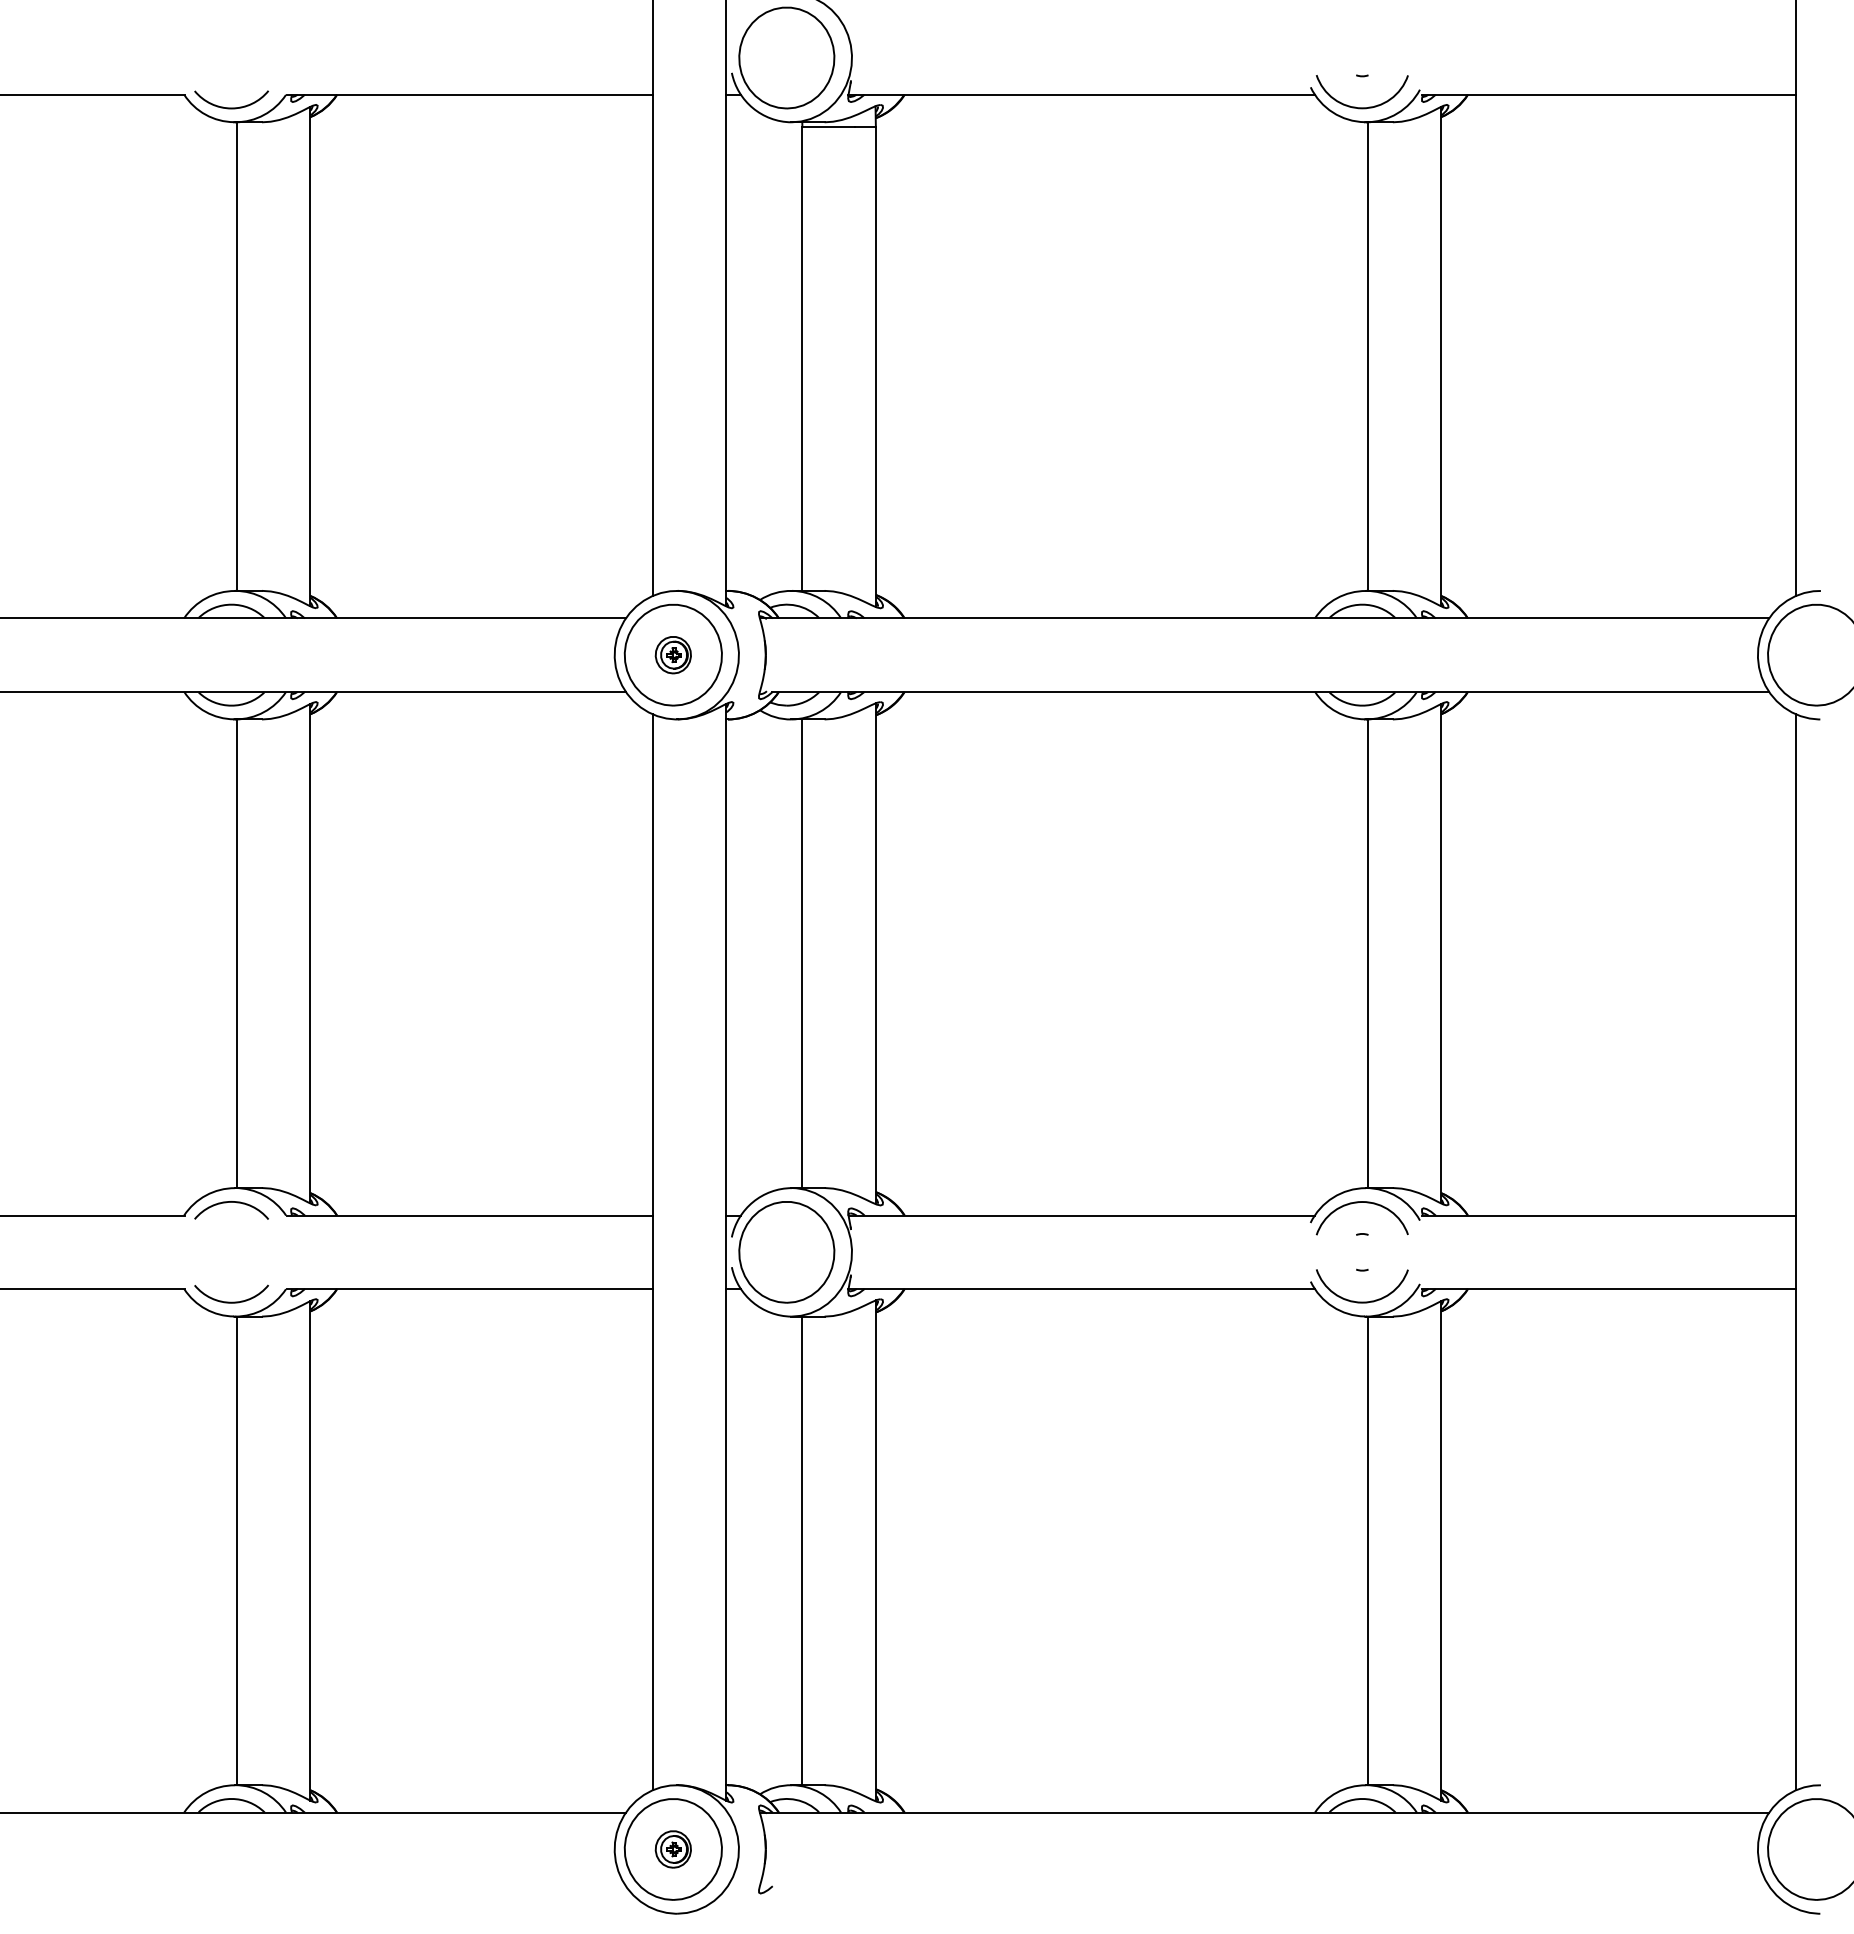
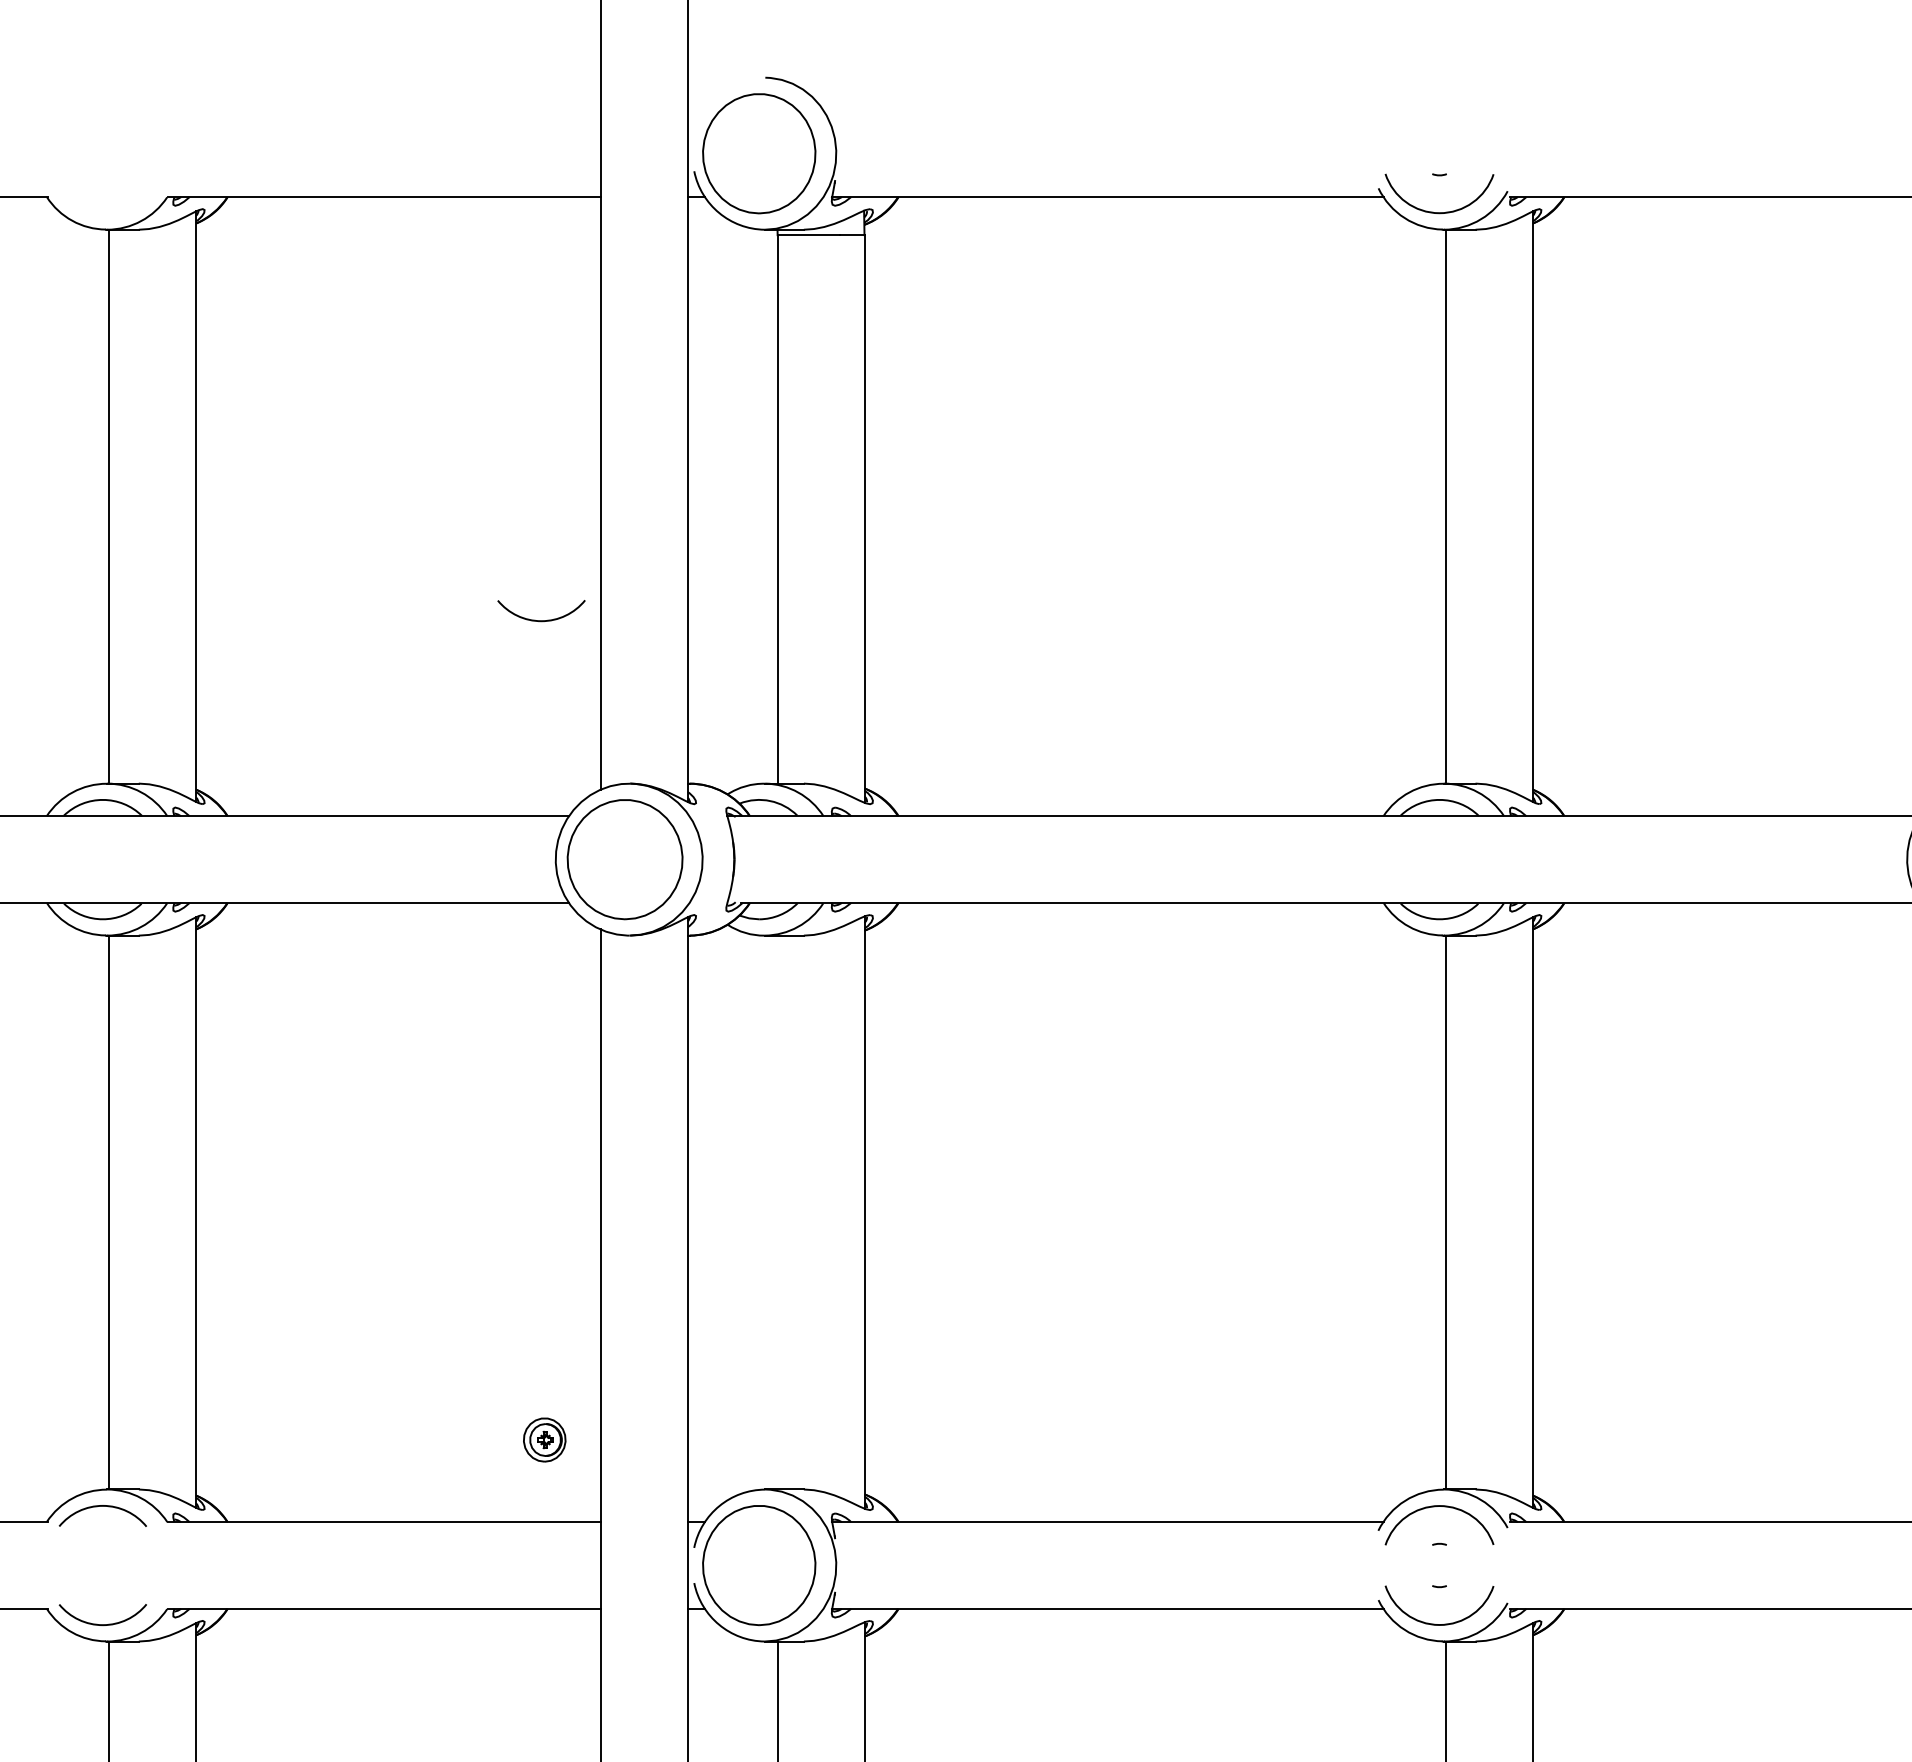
arc: (231, 107) -> (541, 620), moved
part: (672, 655) -> (543, 1440), moved
line: (802, 953) -> (777, 1212), removed

